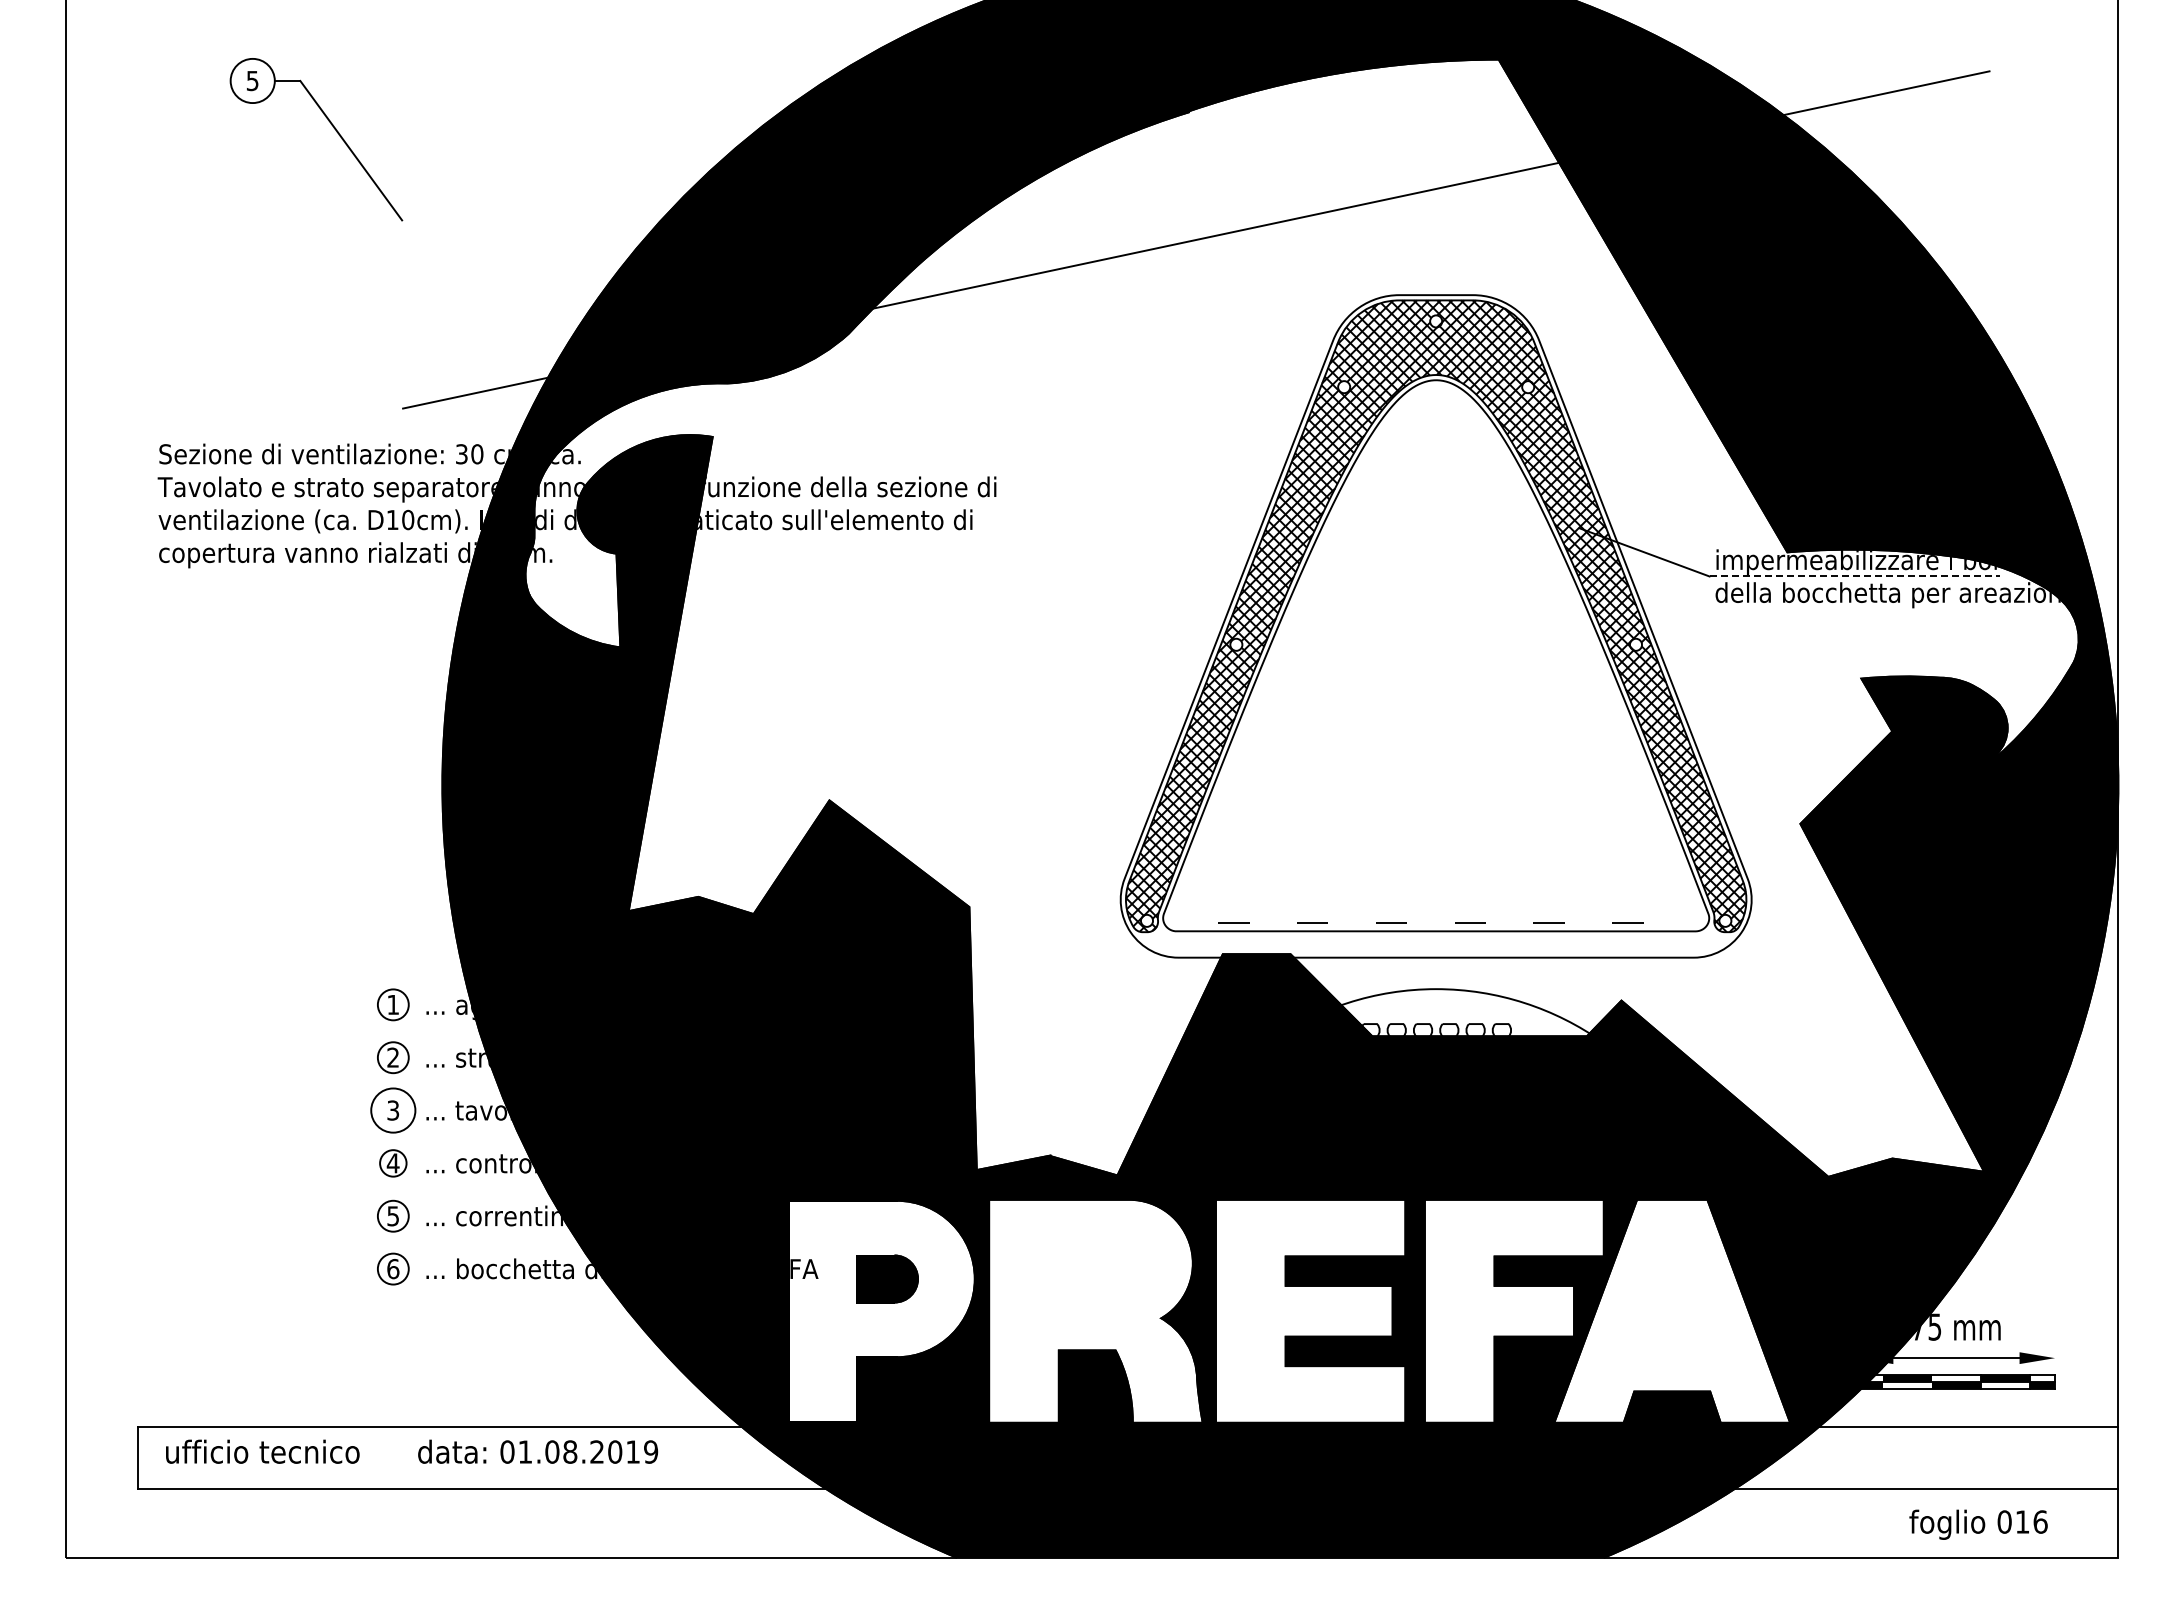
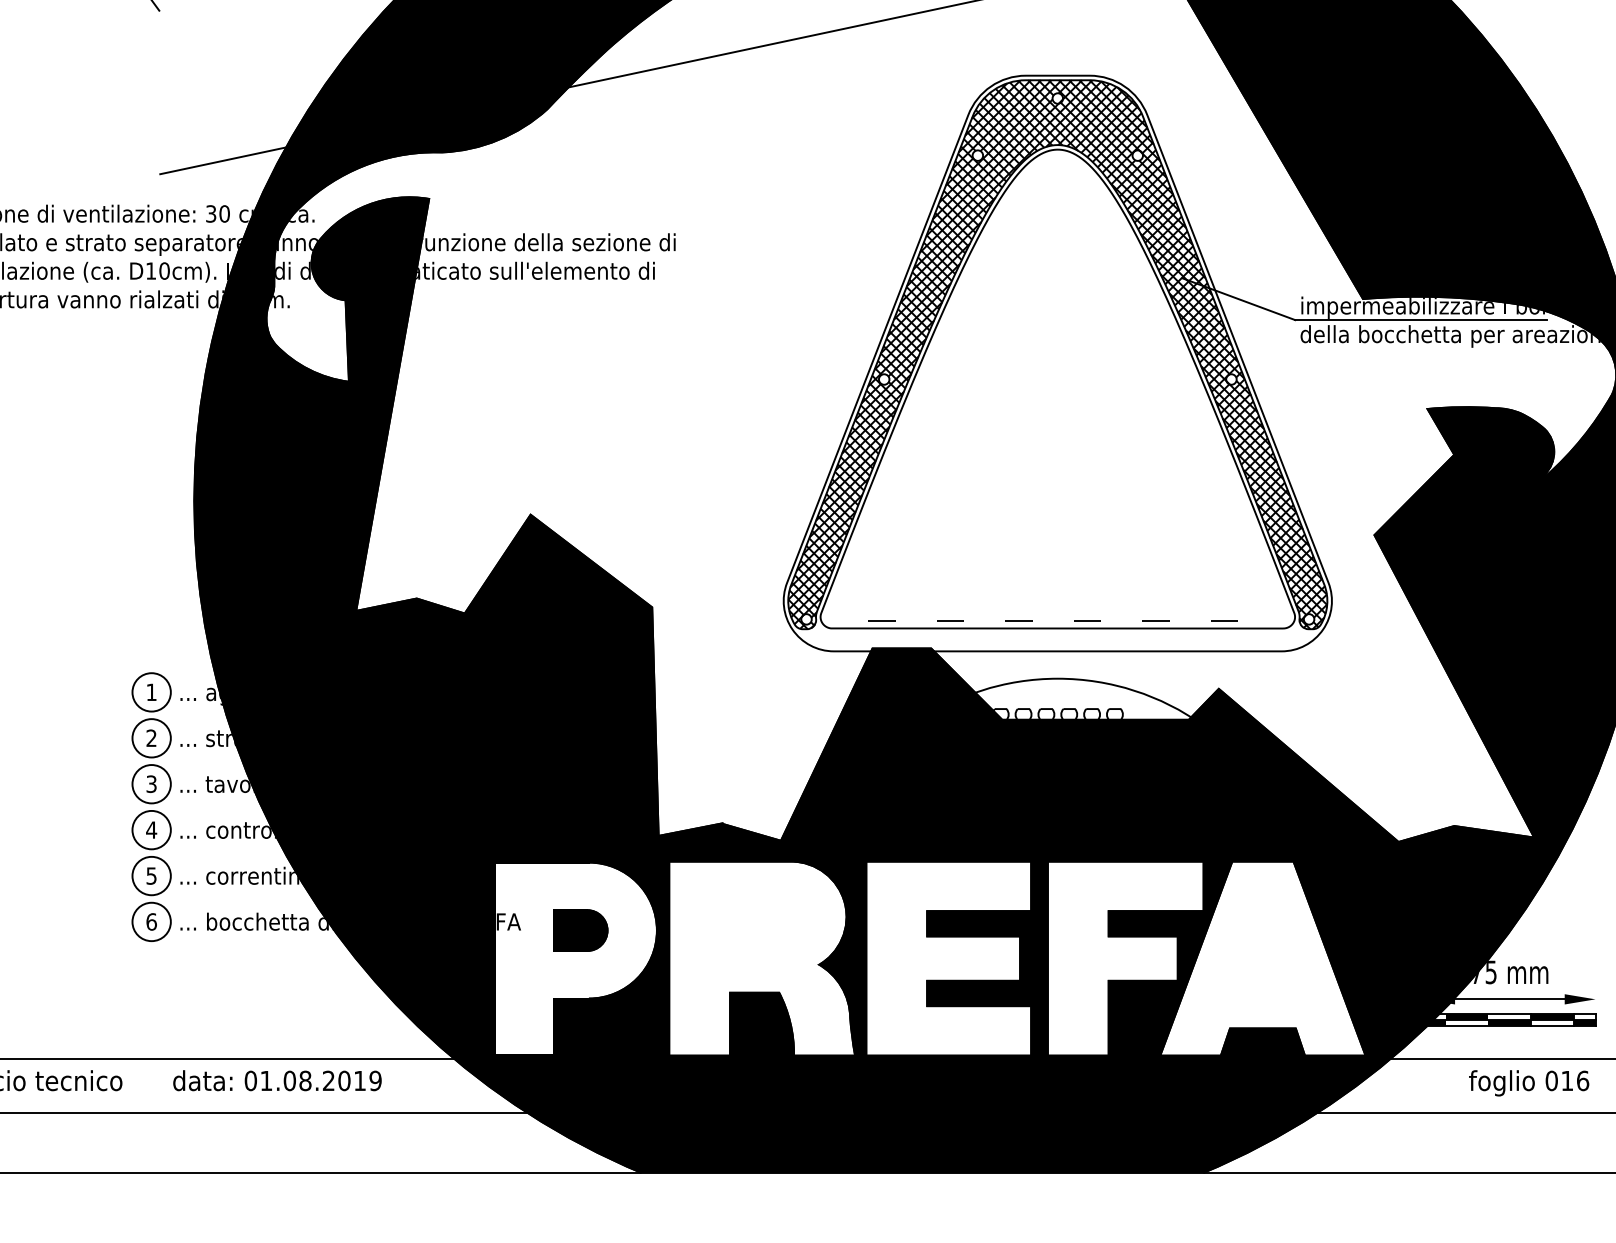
line: (1855, 576) -> (1422, 320), dashed -> solid
circle: (393, 1004) -> (151, 692), size x1.43
circle: (393, 1057) -> (151, 738), size x1.43
circle: (393, 1163) -> (151, 830), size x1.67
circle: (393, 1216) -> (151, 876), size x1.43
circle: (393, 1269) -> (151, 922), size x1.43
text: (1978, 1524) -> (1529, 1083), moved

